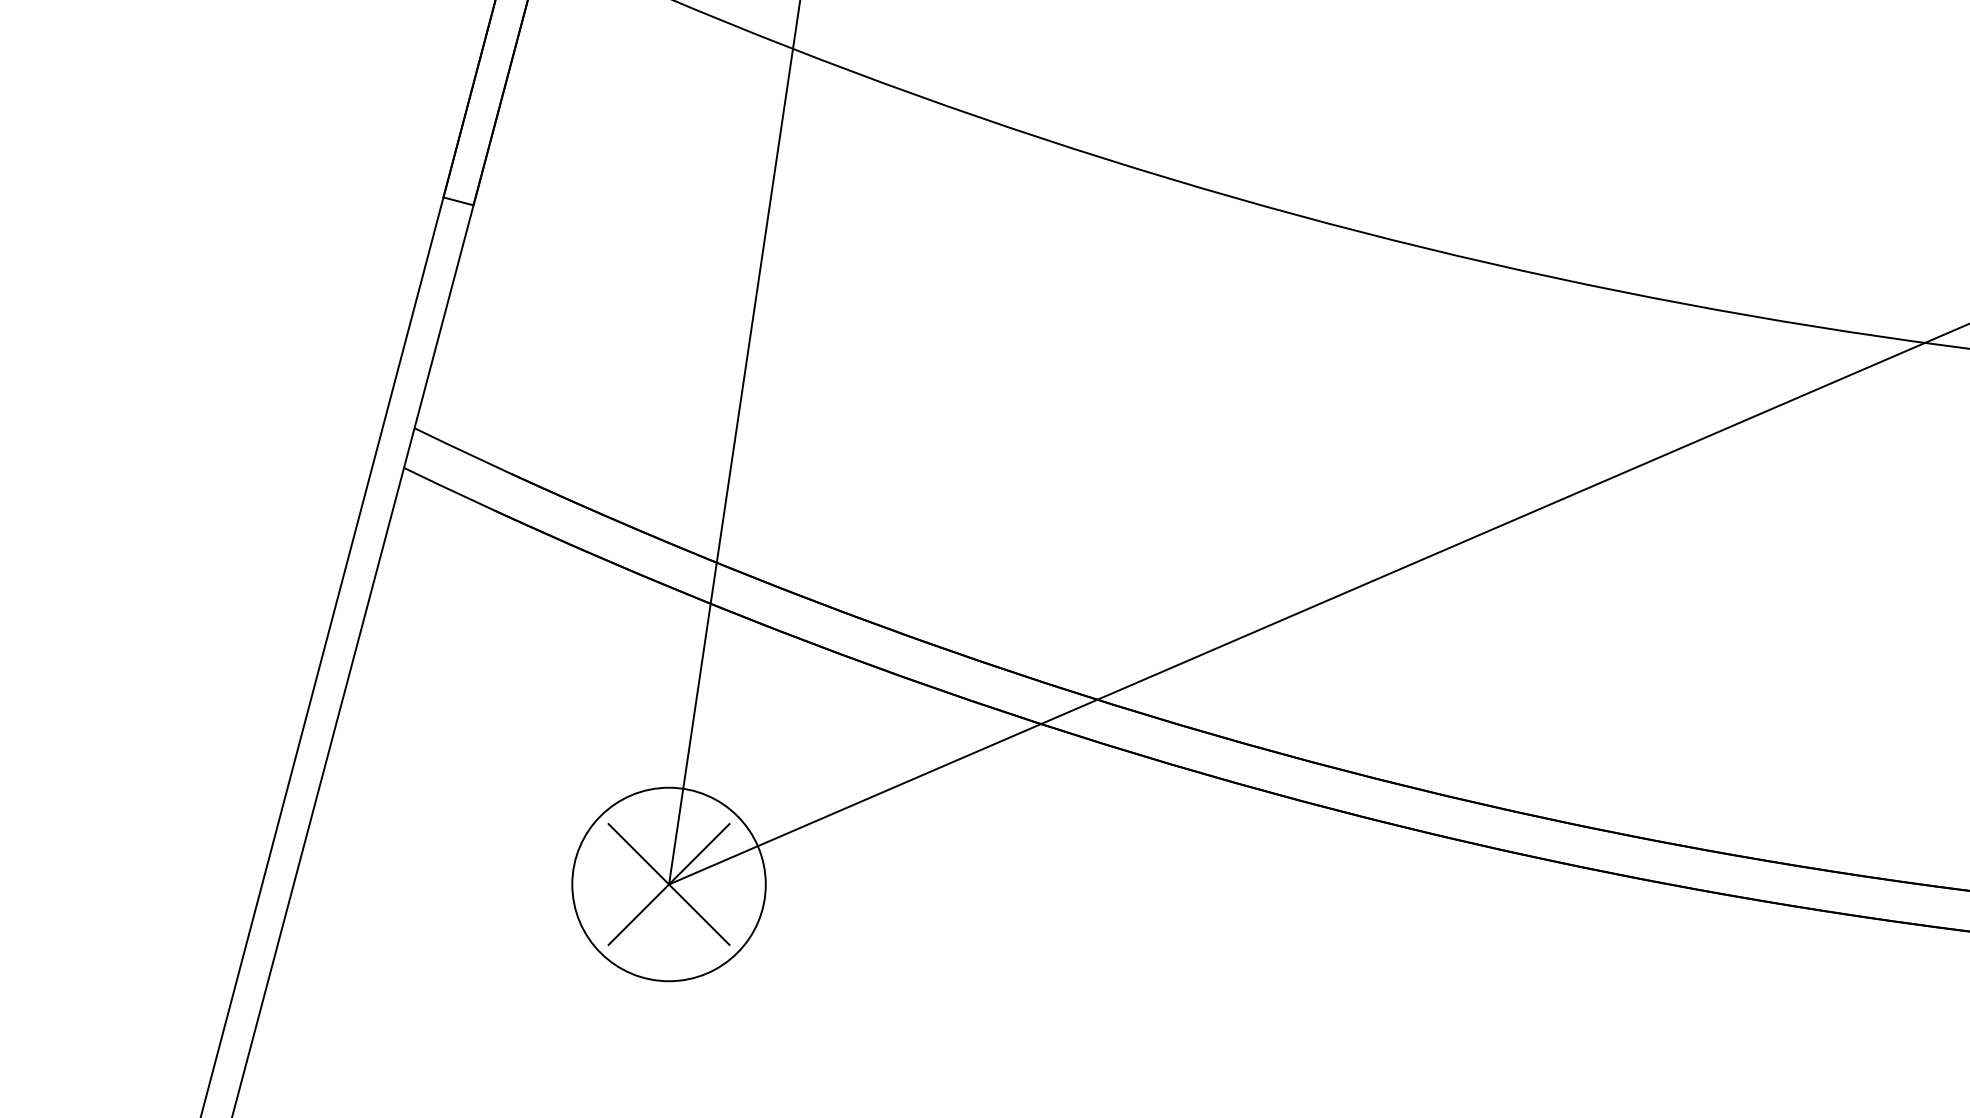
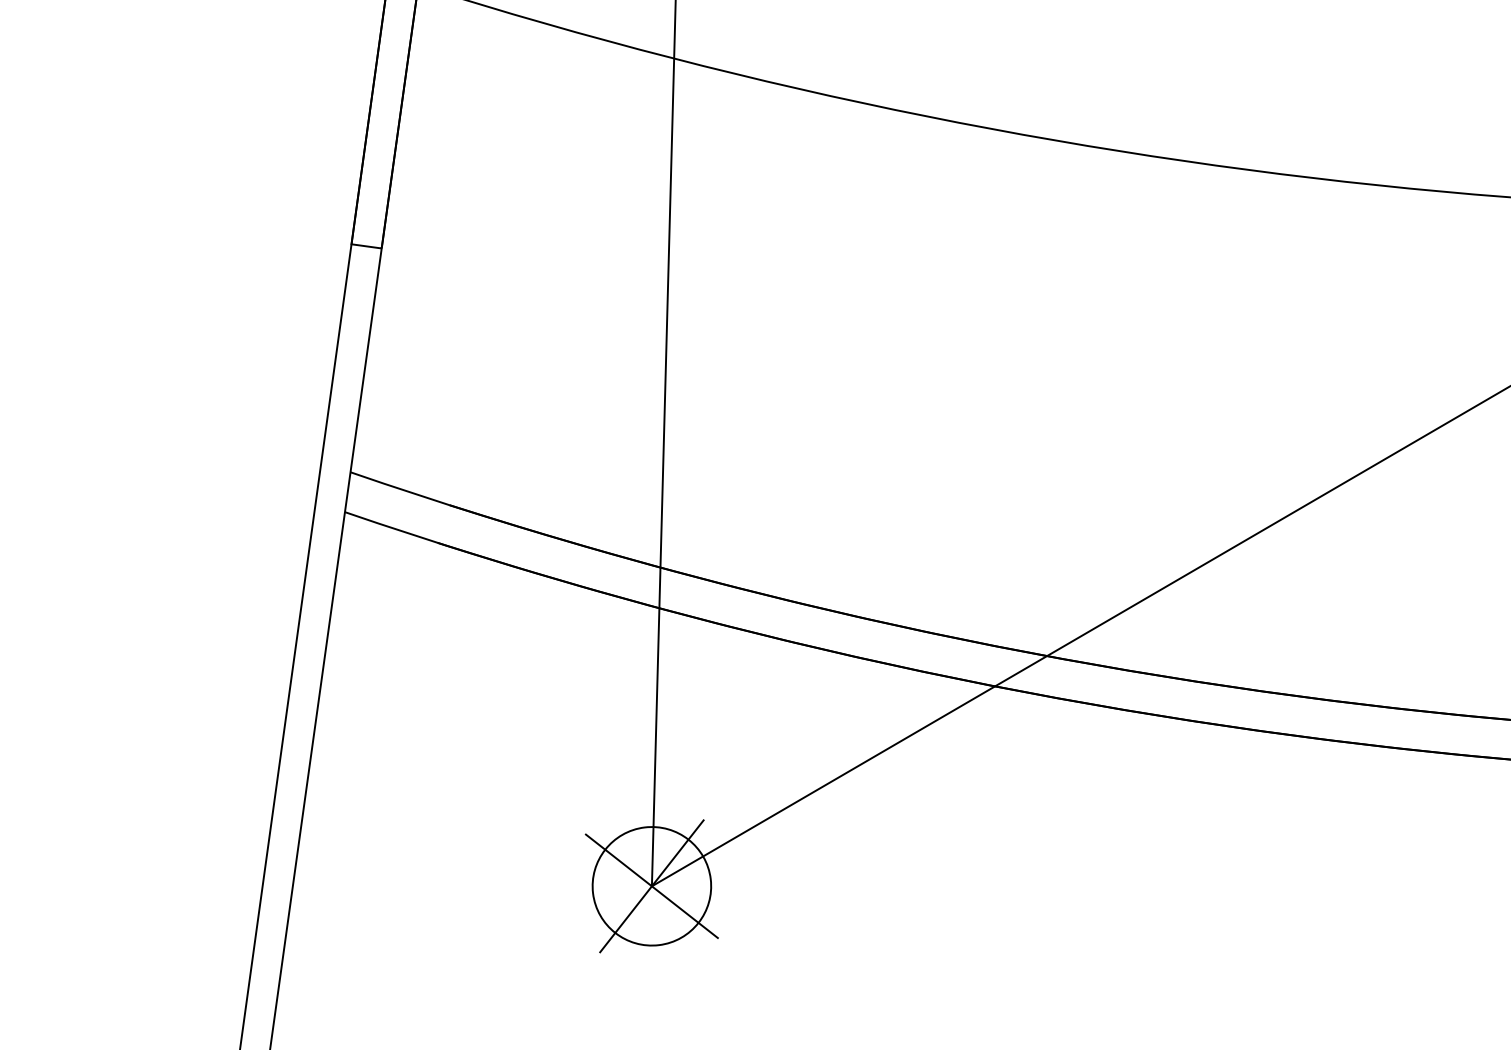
circle: (668, 884) -> (651, 886), size x0.62

